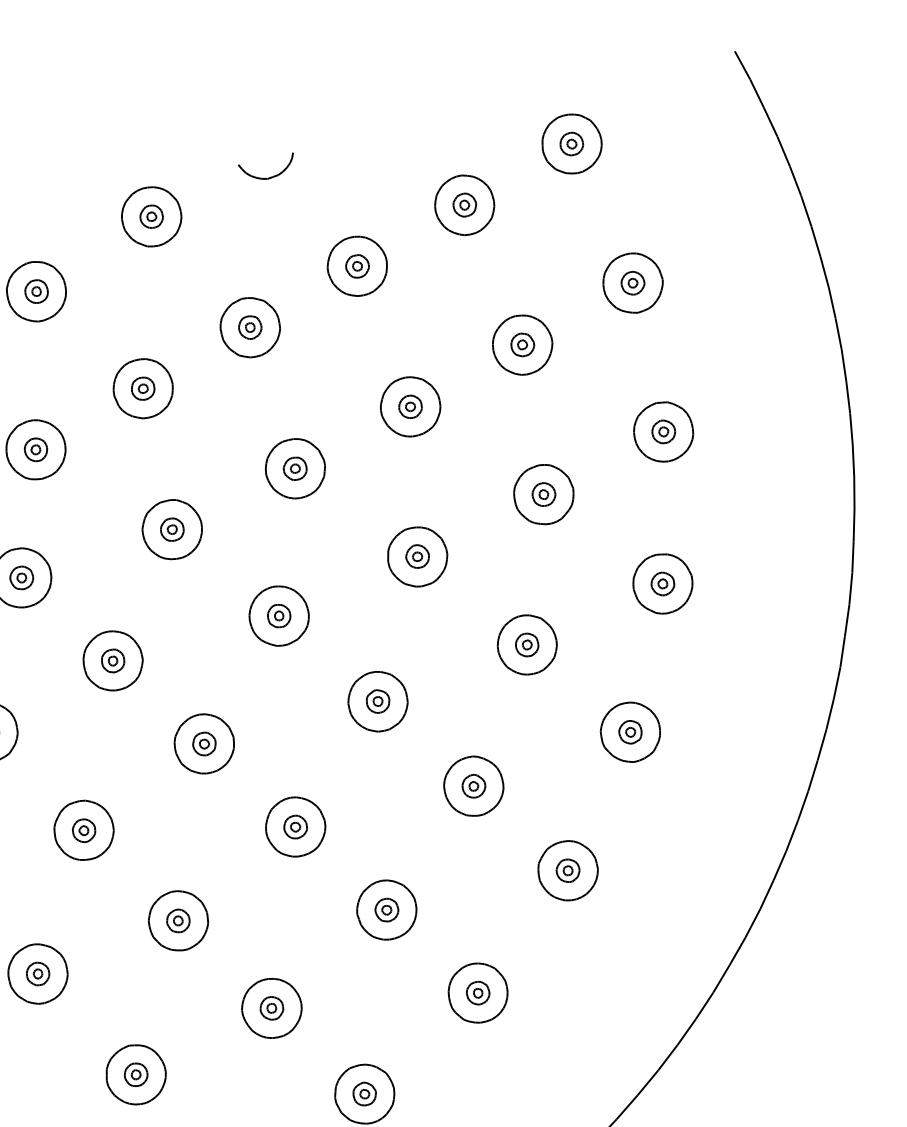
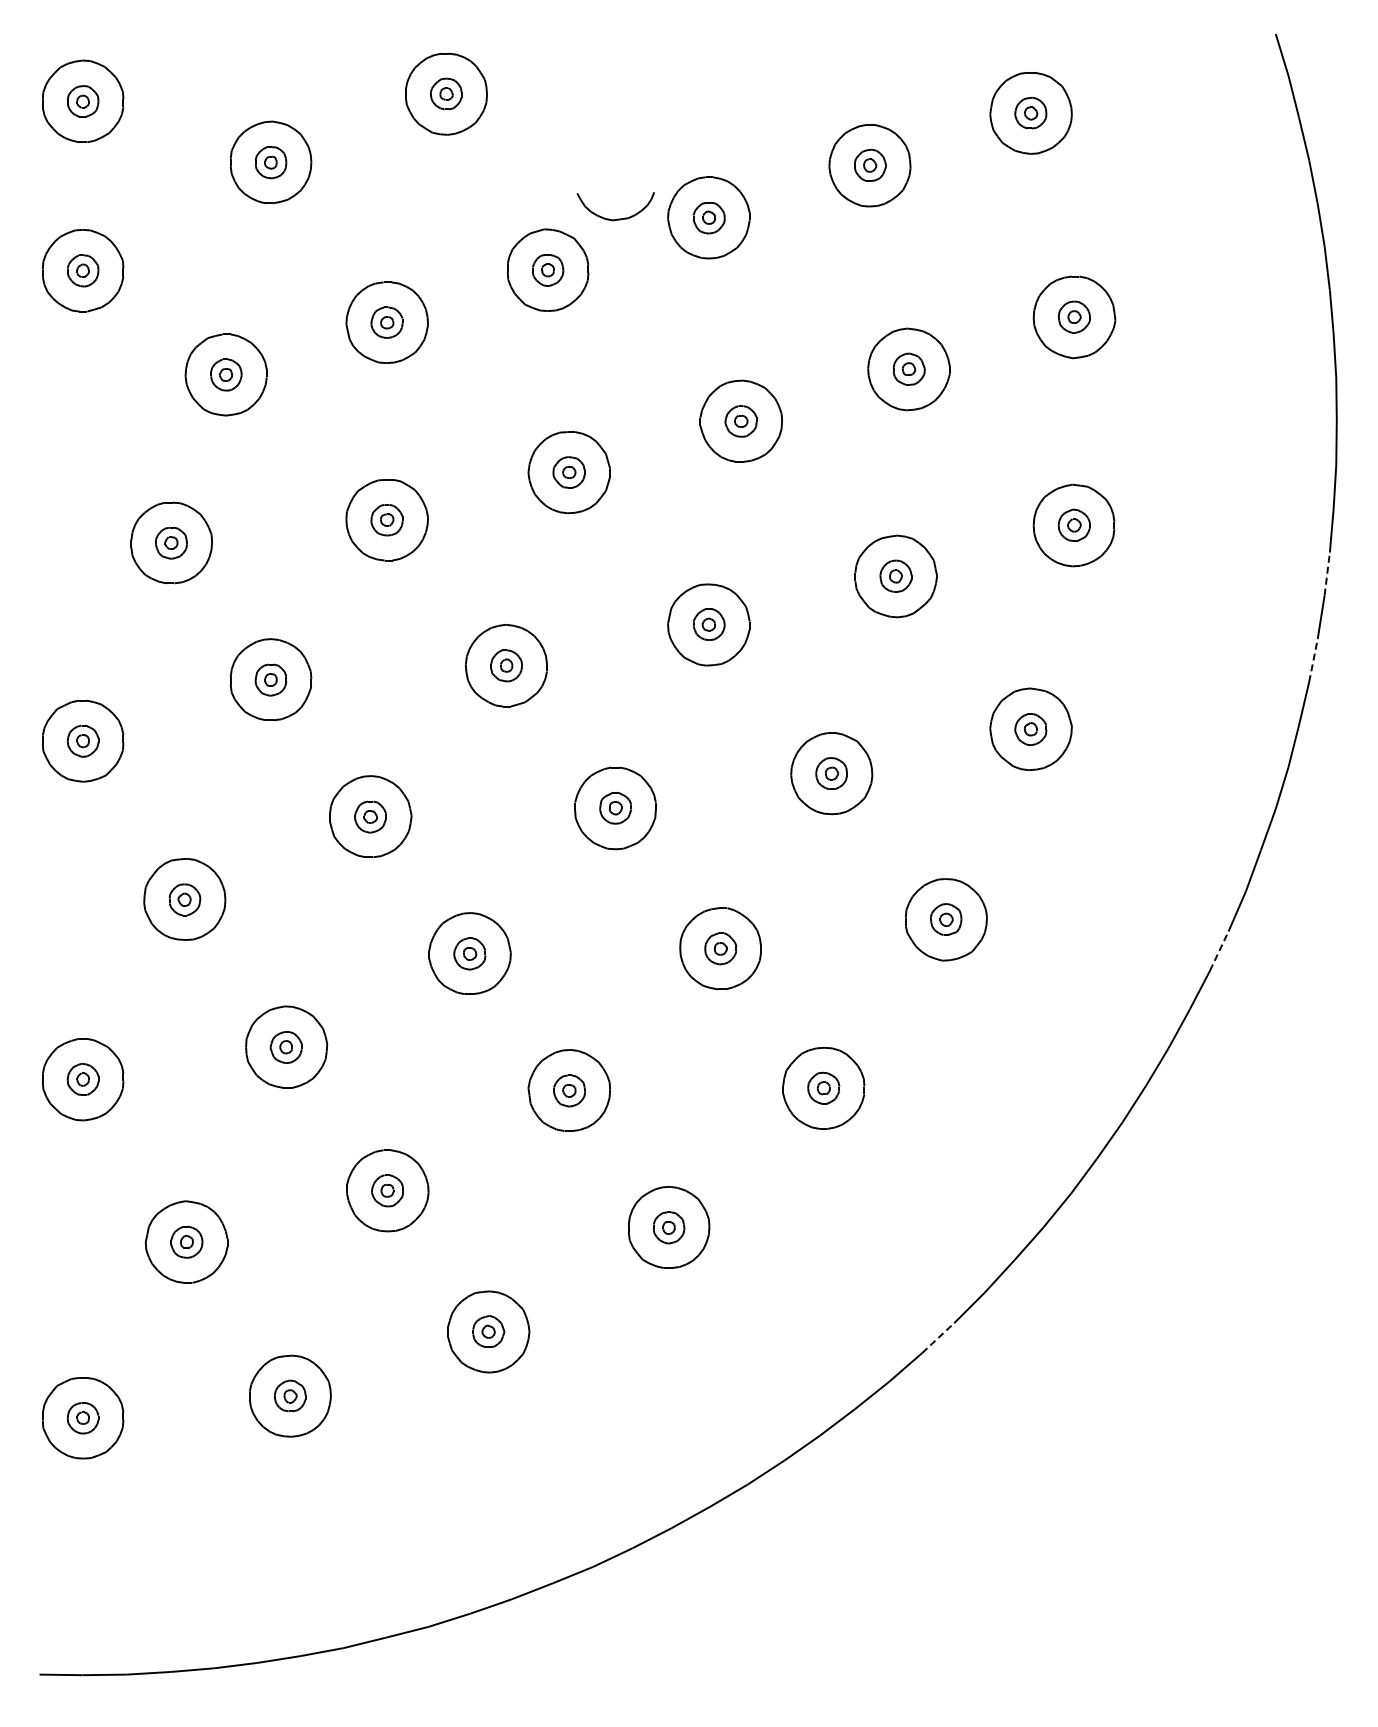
part: (270, 176) -> (617, 218), moved
line: (851, 429) -> (1327, 574), solid -> dashed
line: (854, 492) -> (1313, 660), solid -> dashed
line: (830, 714) -> (1219, 951), solid -> dashed
line: (686, 1032) -> (938, 1338), solid -> dashed

